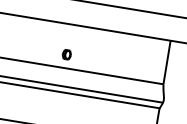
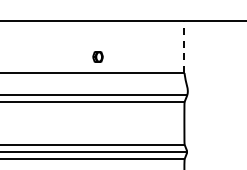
part: (66, 54) -> (97, 56), moved
line: (167, 62) -> (184, 46), solid -> dashed

